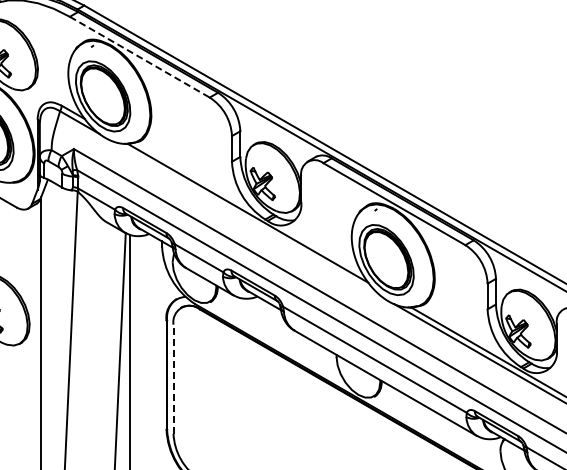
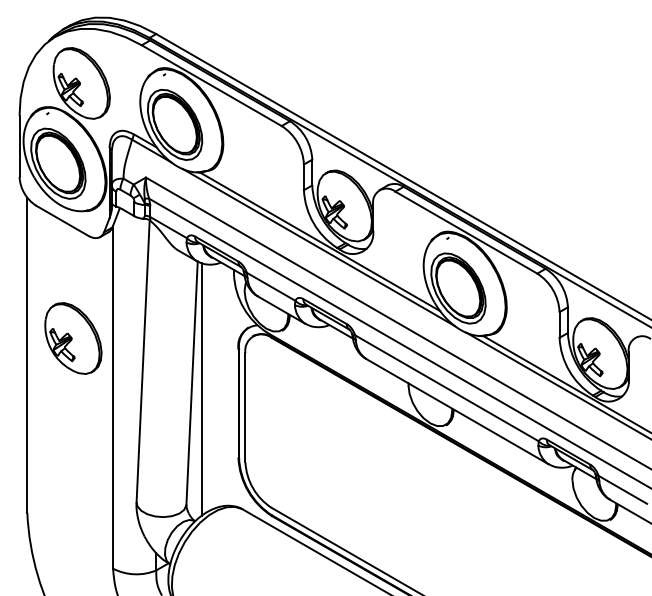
line: (139, 57) -> (211, 85), dashed -> solid
line: (246, 219) -> (318, 247), added
line: (173, 379) -> (245, 407), dashed -> solid

